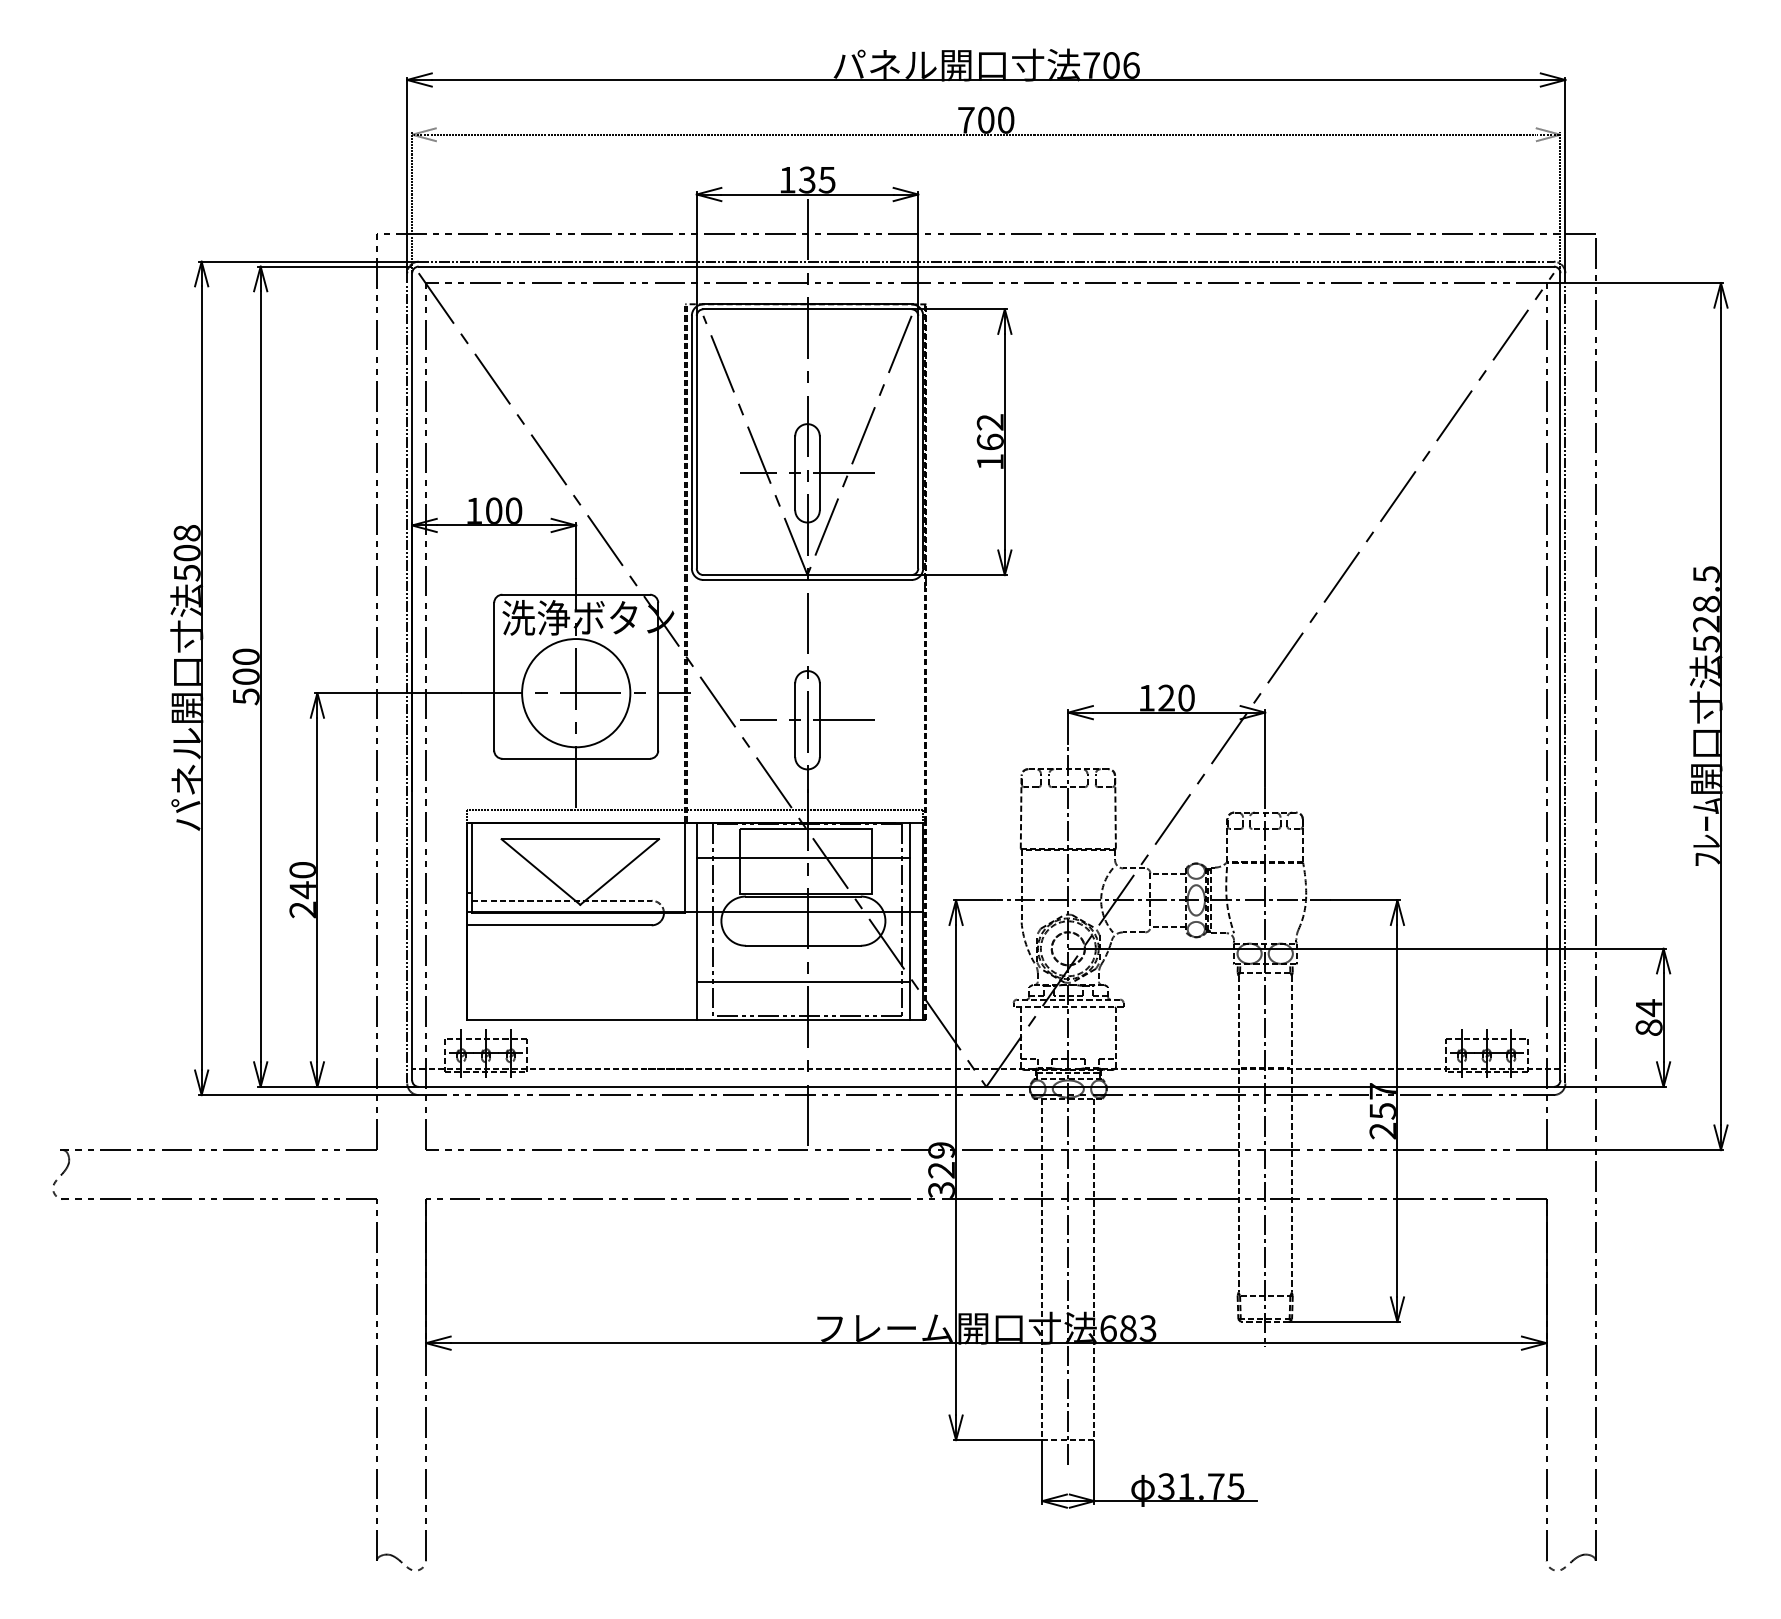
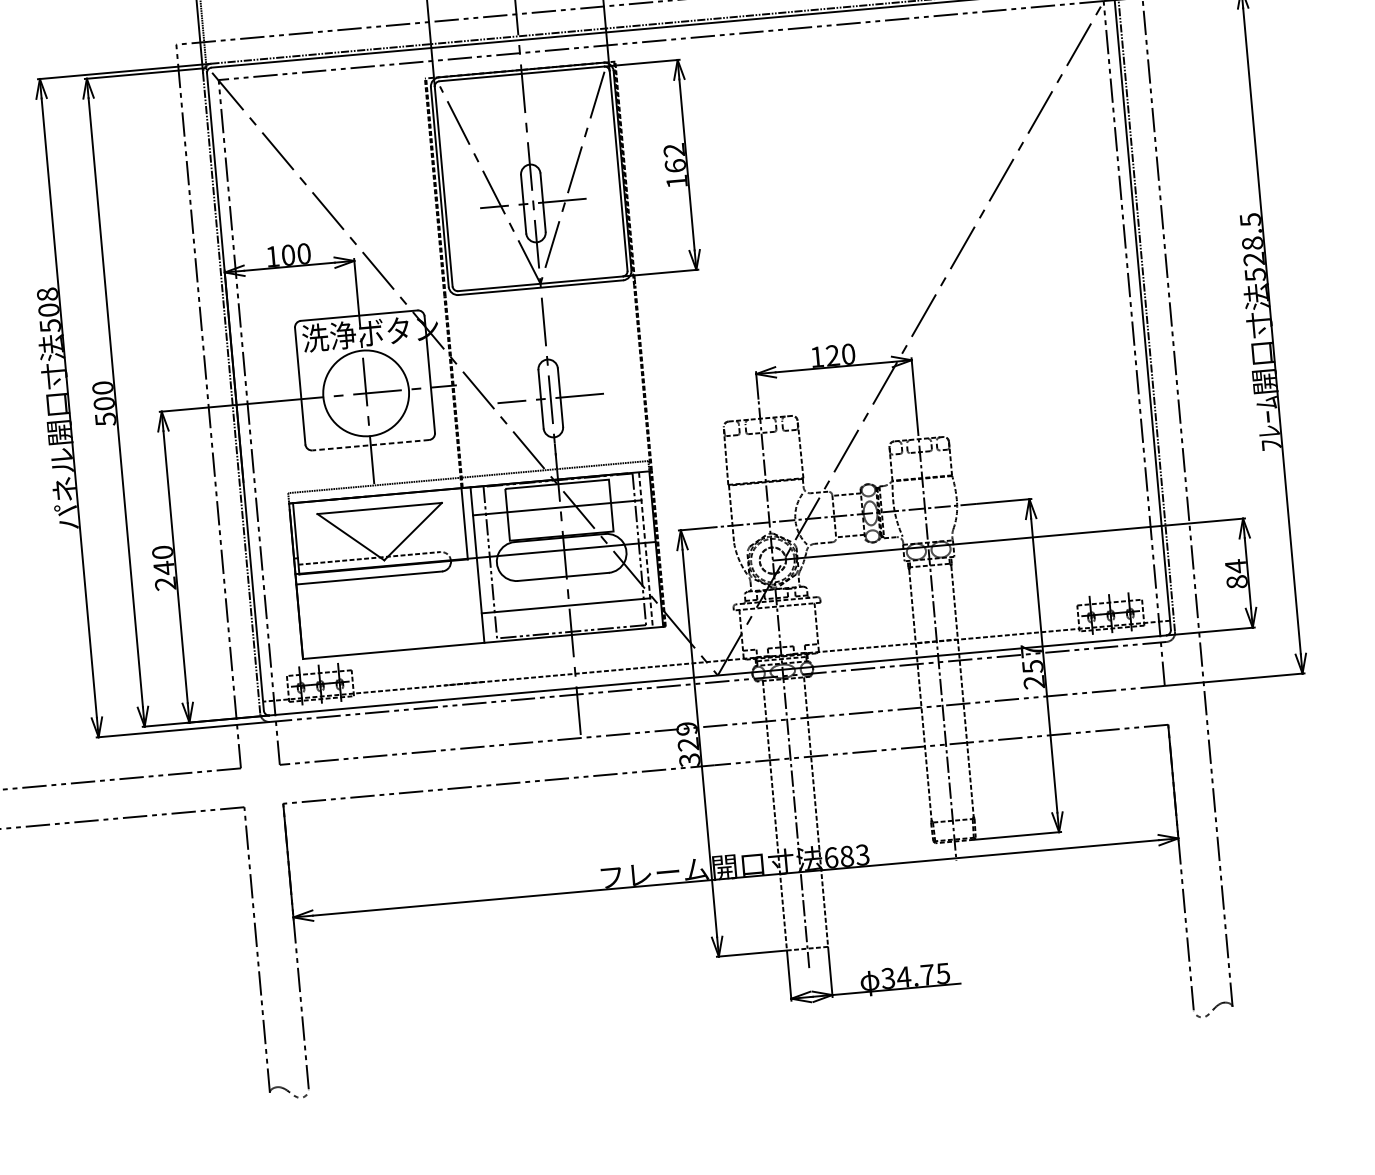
line: (576, 758) -> (370, 444), solid -> dashed
line: (910, 921) -> (646, 550), solid -> dashed
text: (1186, 1486) -> (904, 977), 31.75 -> 34.75

